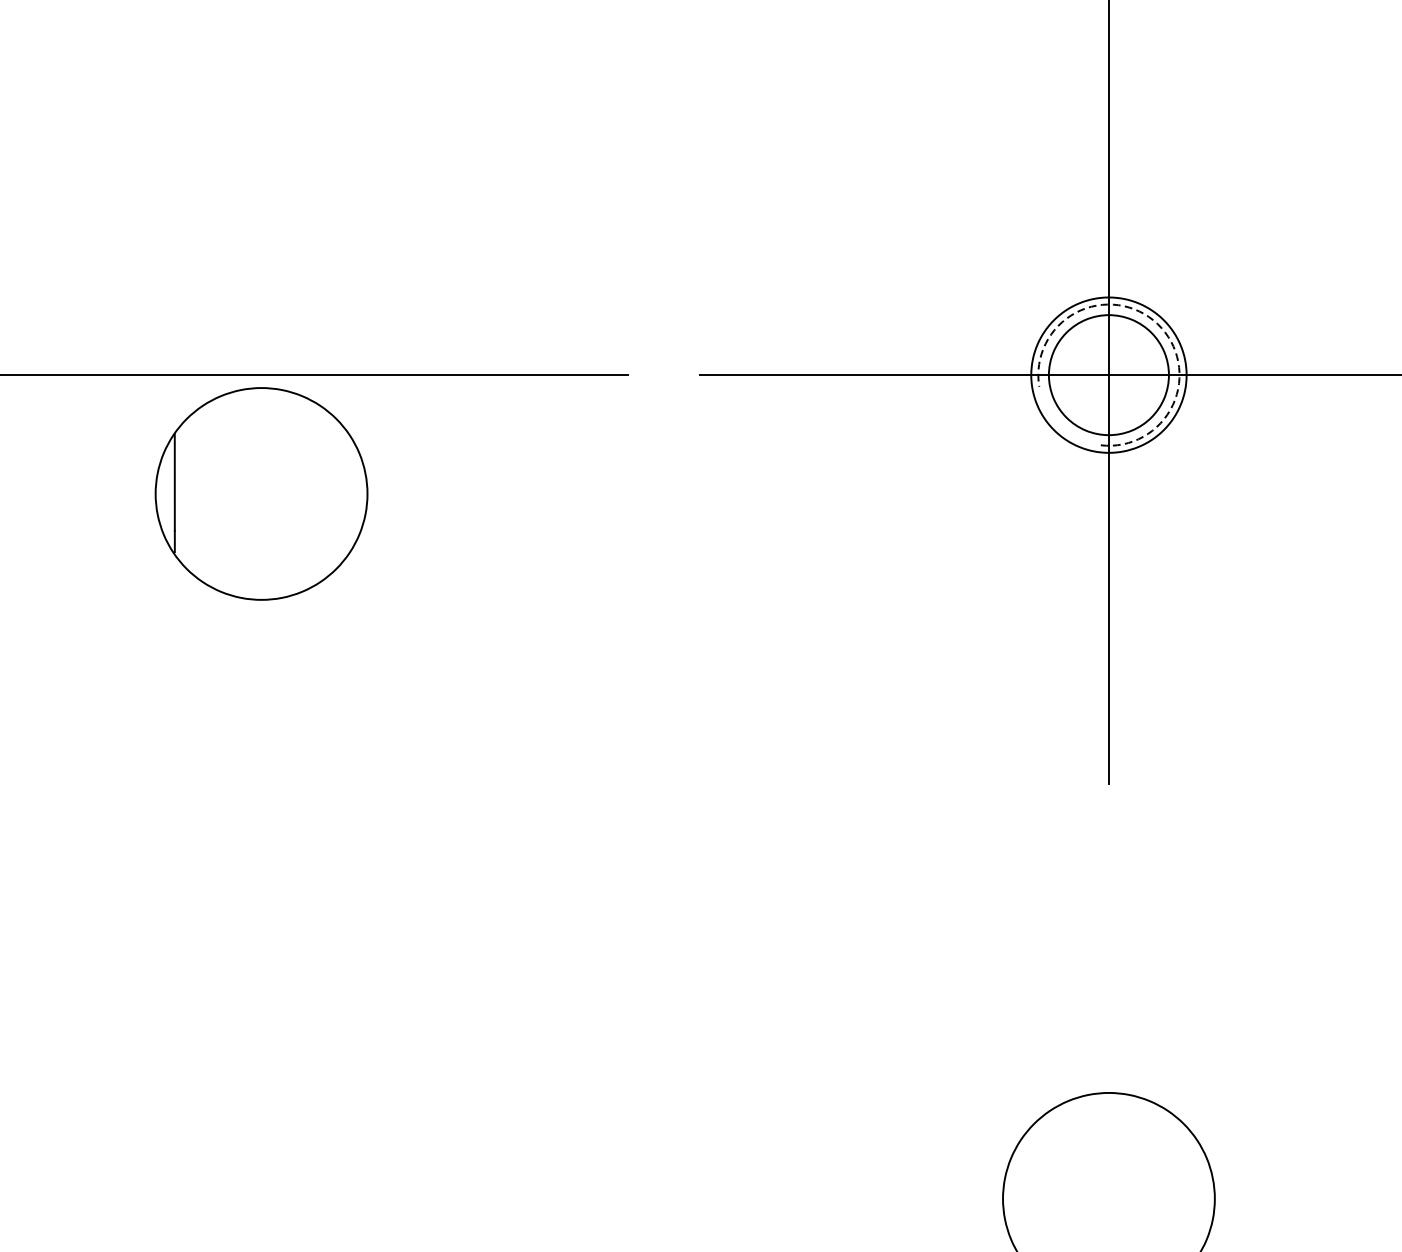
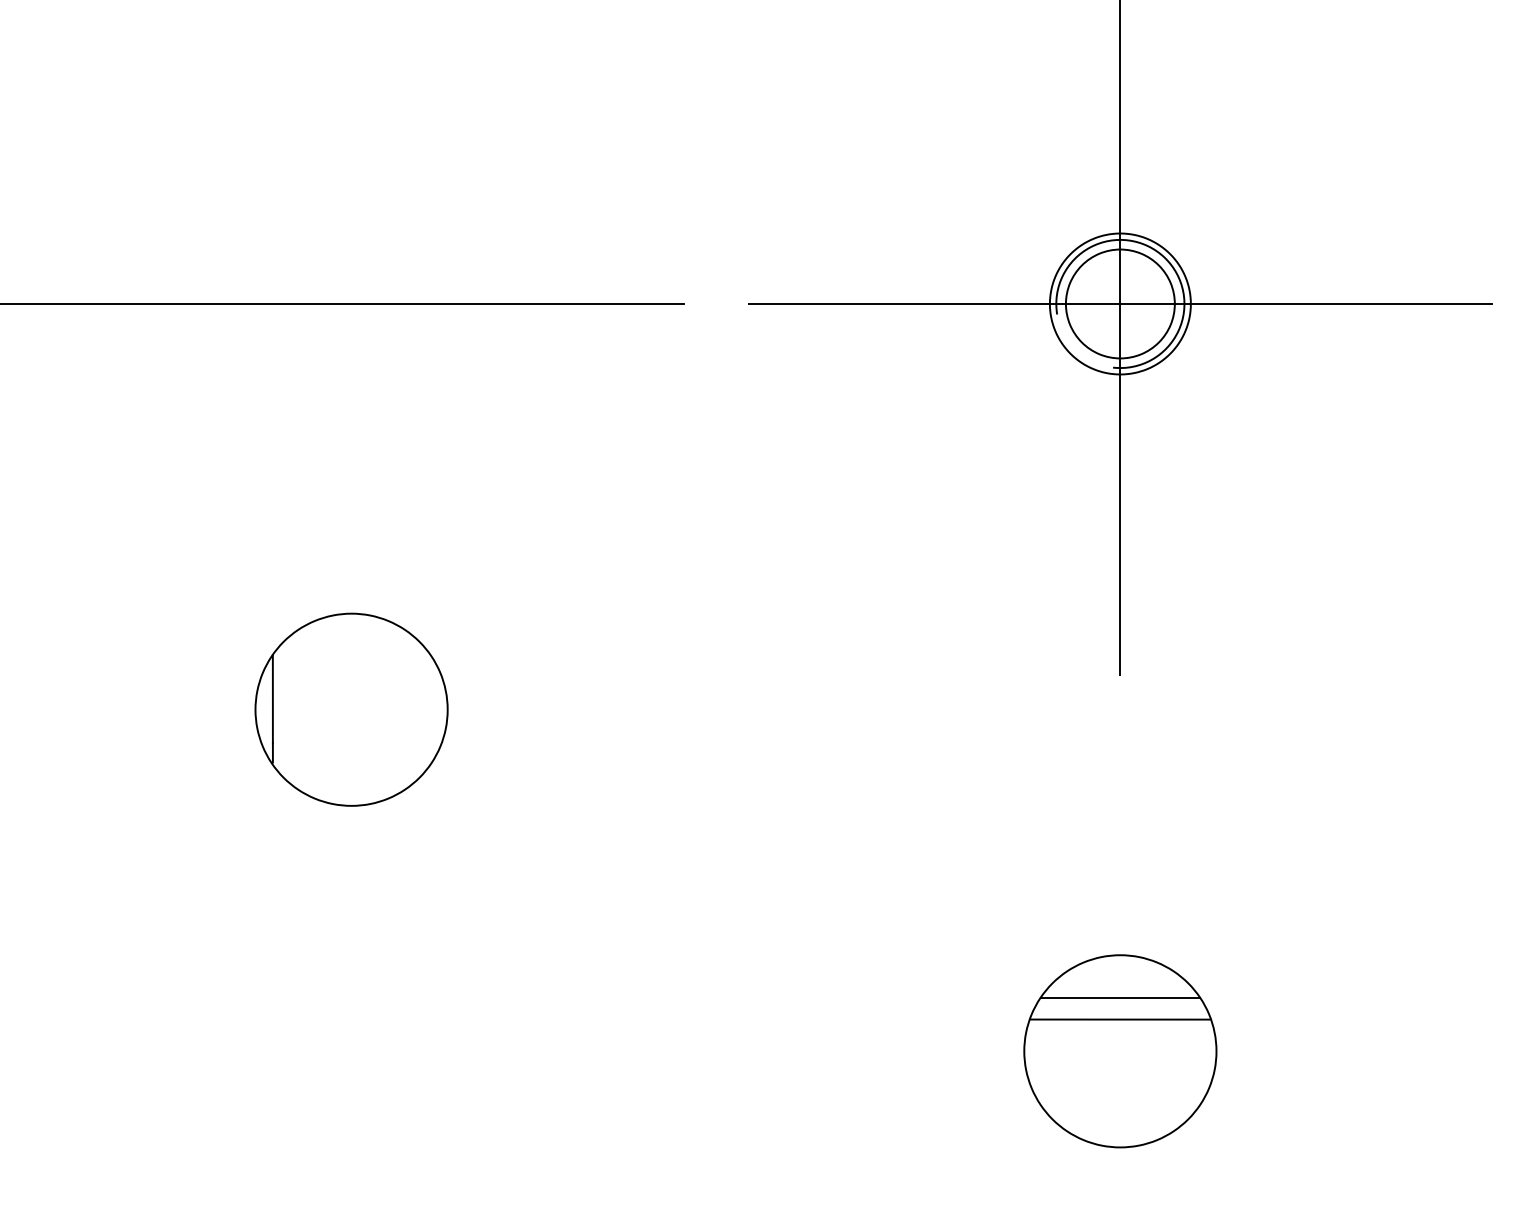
arc: (1157, 323) -> (1164, 257), dashed -> solid
part: (261, 493) -> (351, 709), moved
line: (1107, 1140) -> (1119, 998), added
line: (1107, 1163) -> (1119, 1019), added

